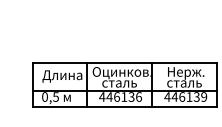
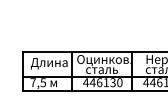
text: (44, 96) -> (32, 82), 0,5 -> 7,5
text: (138, 96) -> (119, 82), 446136 -> 446130

